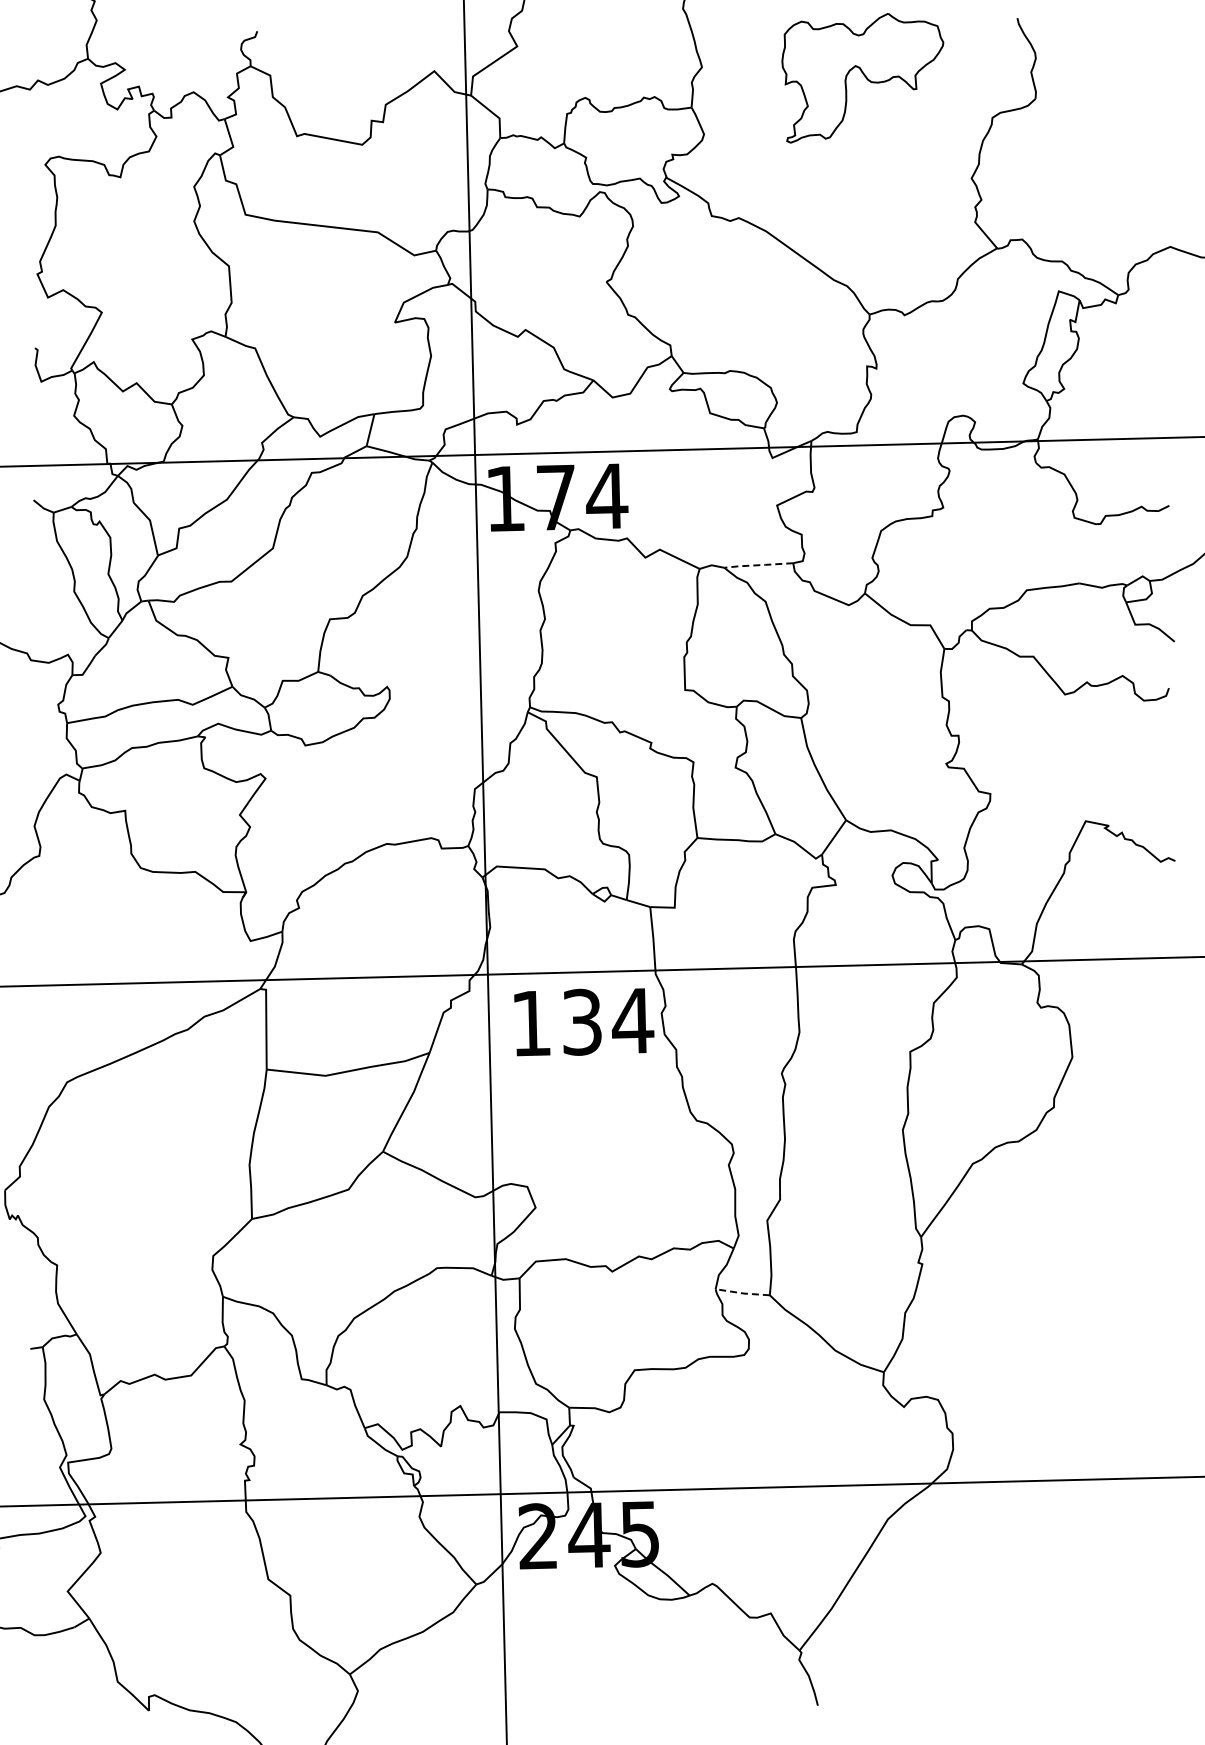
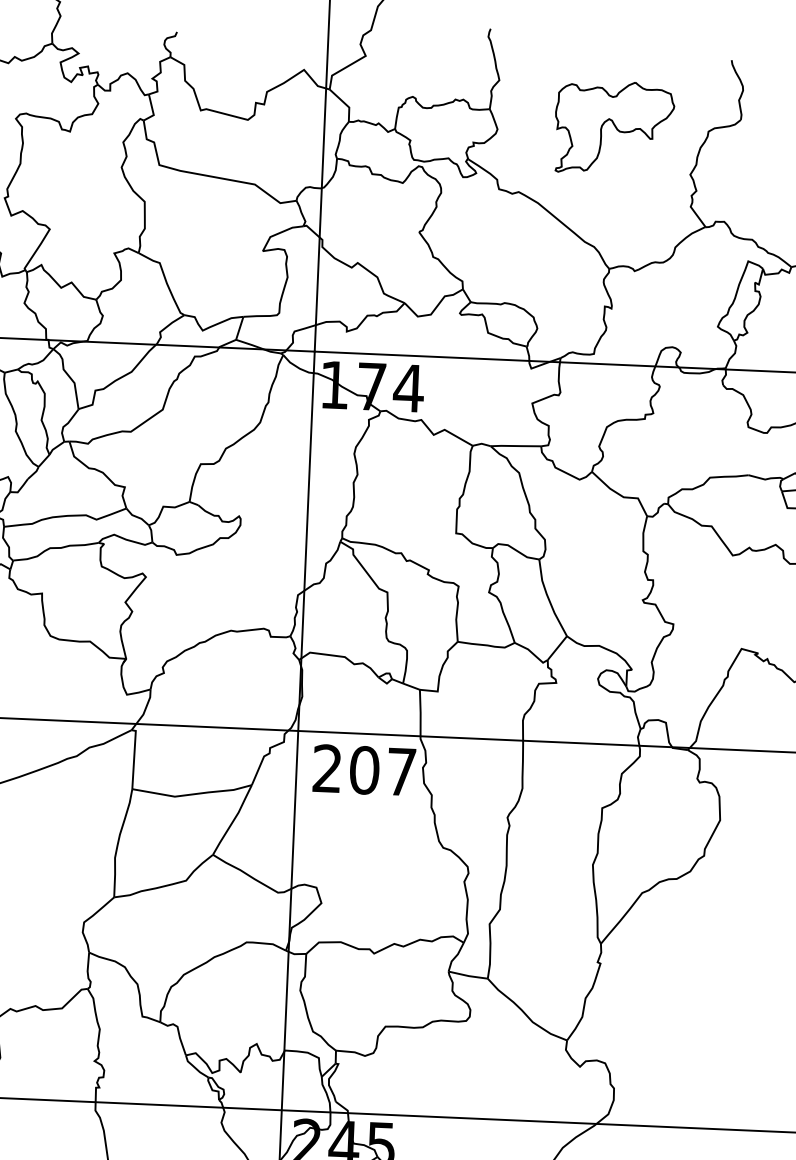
part: (862, 78) -> (613, 128), moved
line: (757, 565) -> (515, 446), dashed -> solid
text: (582, 1022) -> (364, 770), 134 -> 207
line: (742, 1293) -> (467, 976), dashed -> solid

